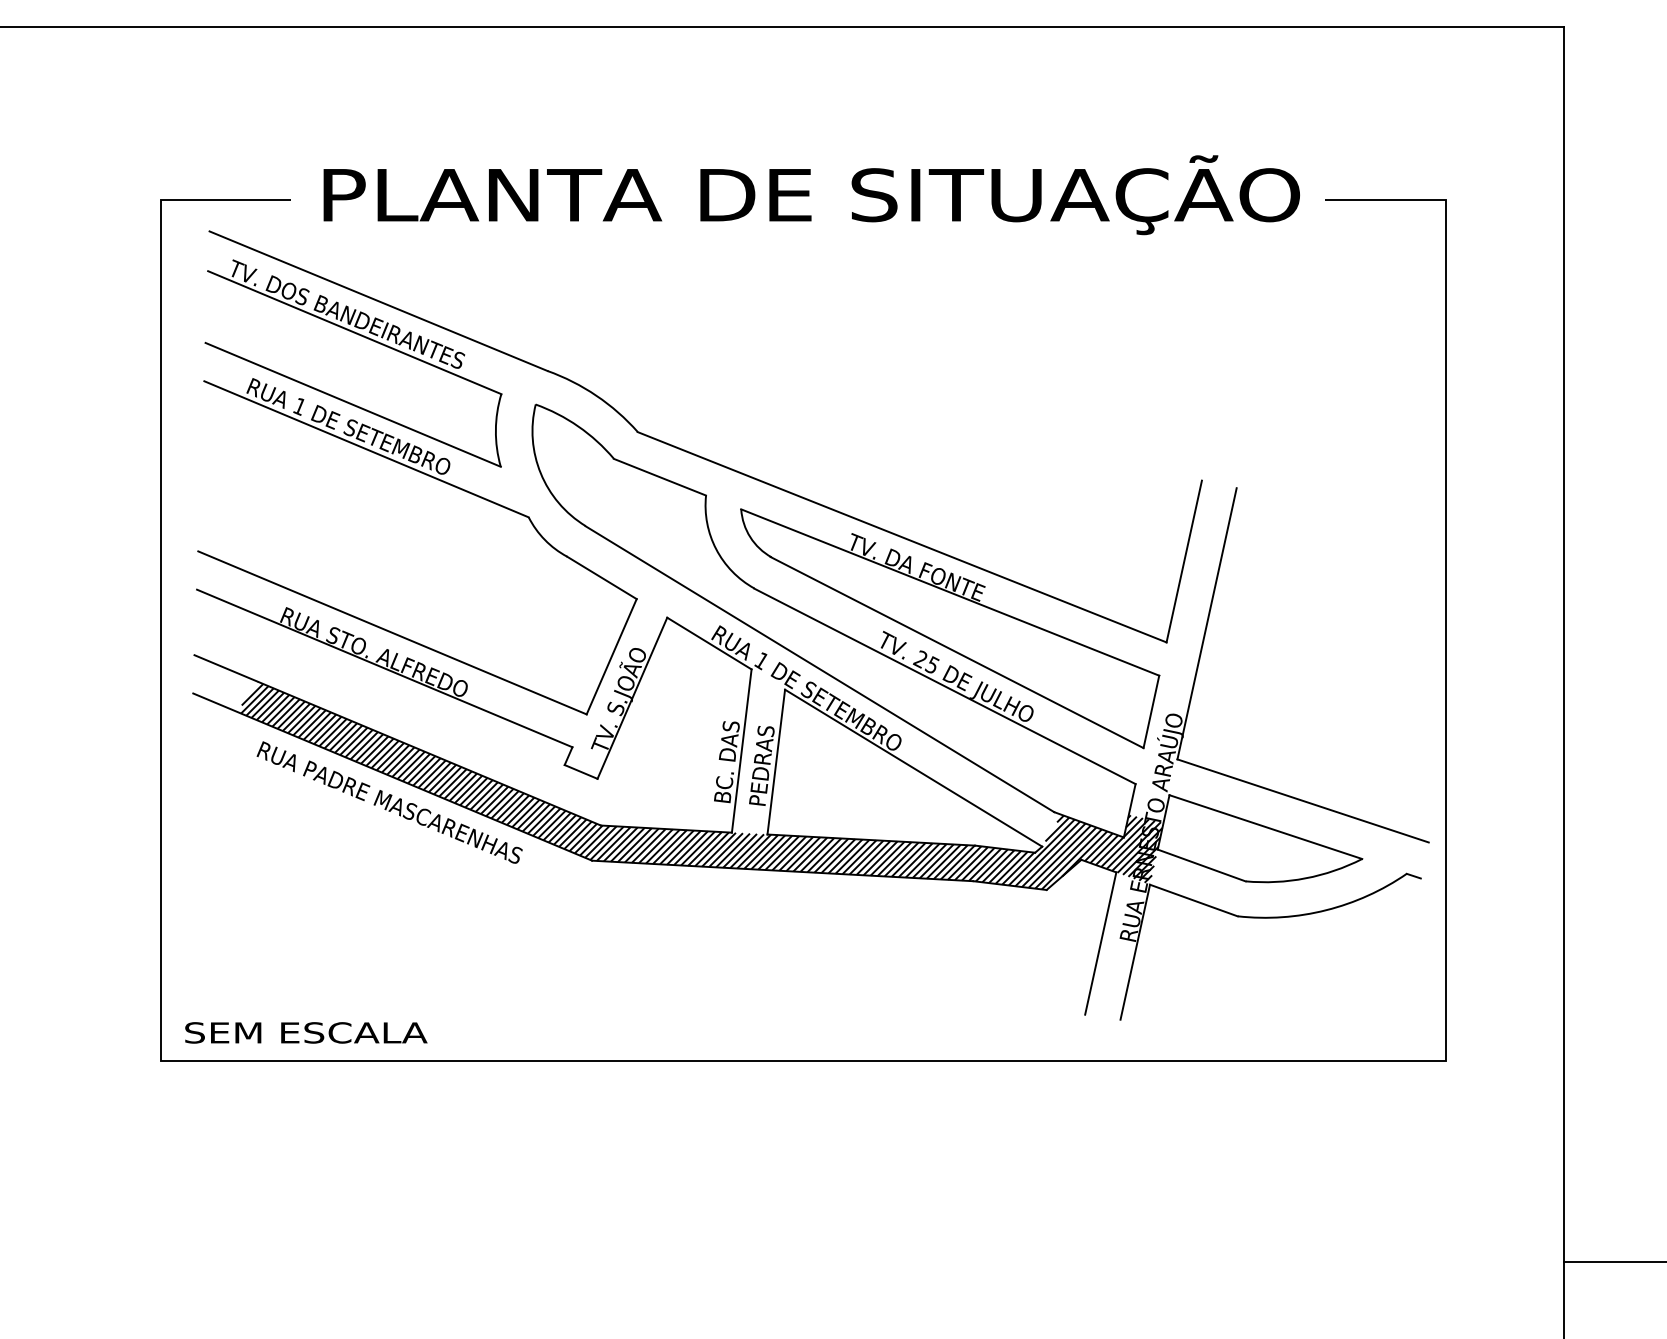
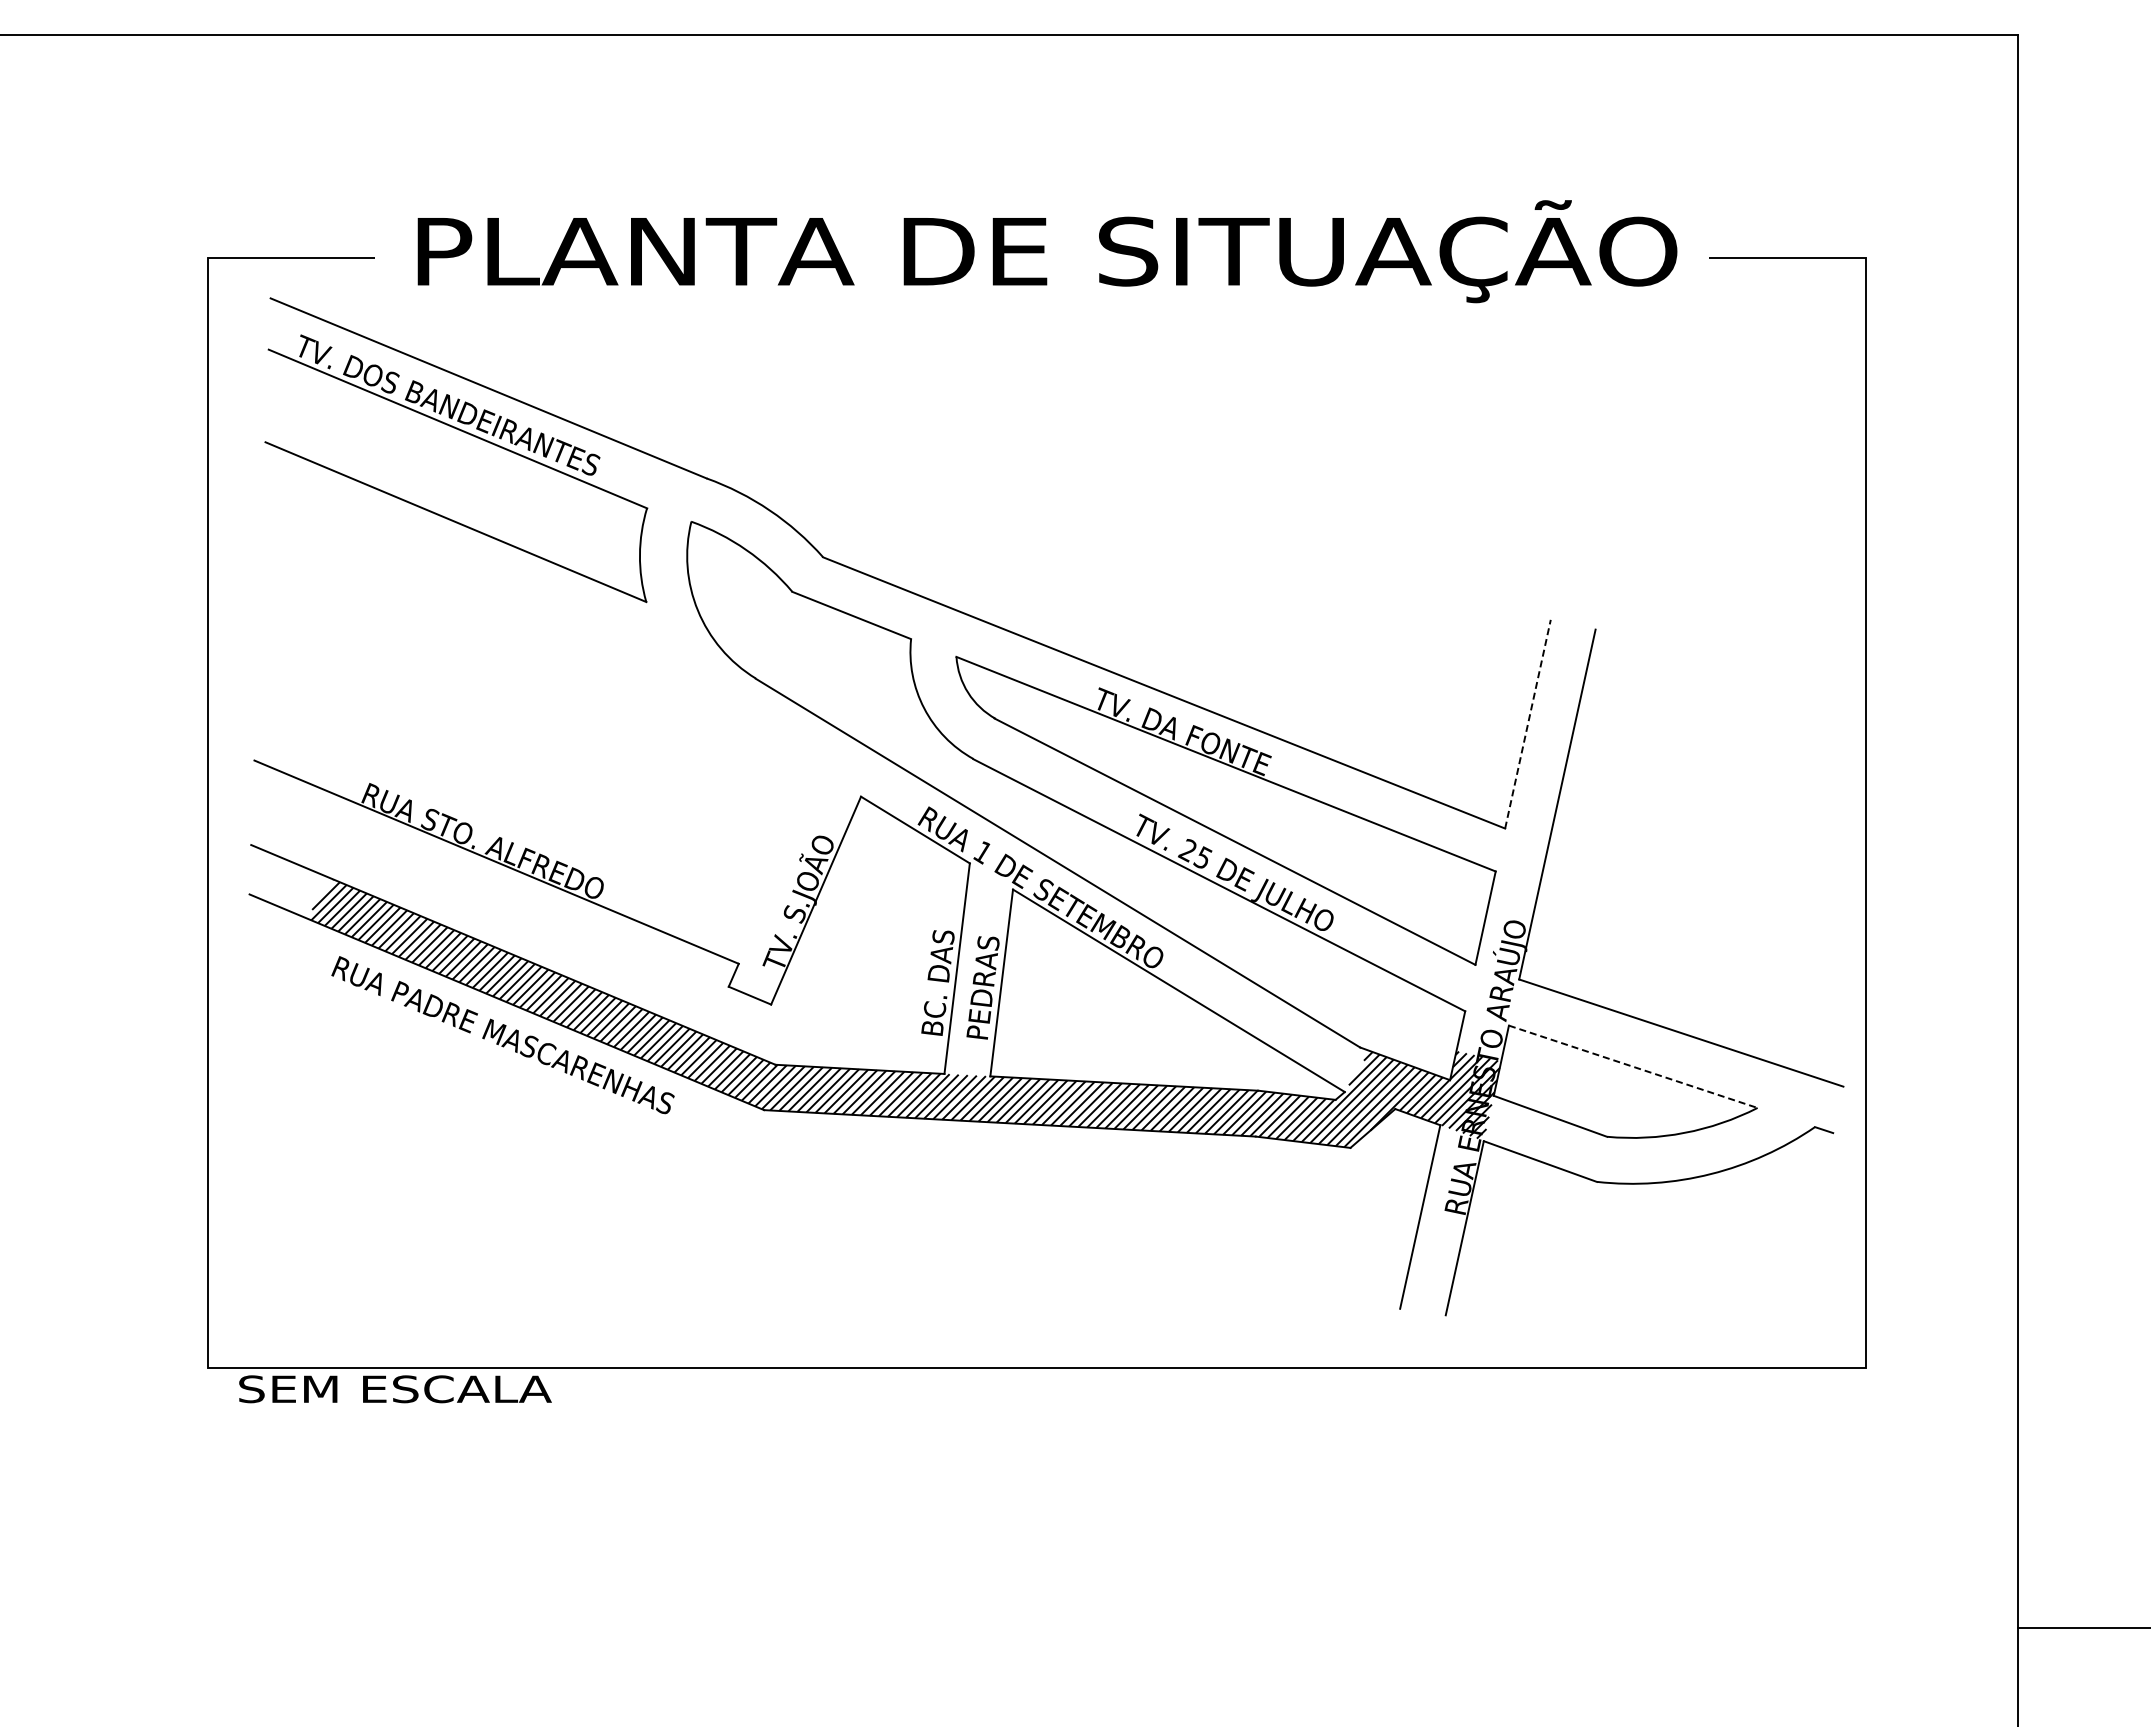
part: (443, 482) -> (572, 622), removed
line: (1183, 561) -> (1527, 724), solid -> dashed
line: (1266, 826) -> (1633, 1066), solid -> dashed
text: (306, 1033) -> (395, 1389), moved

